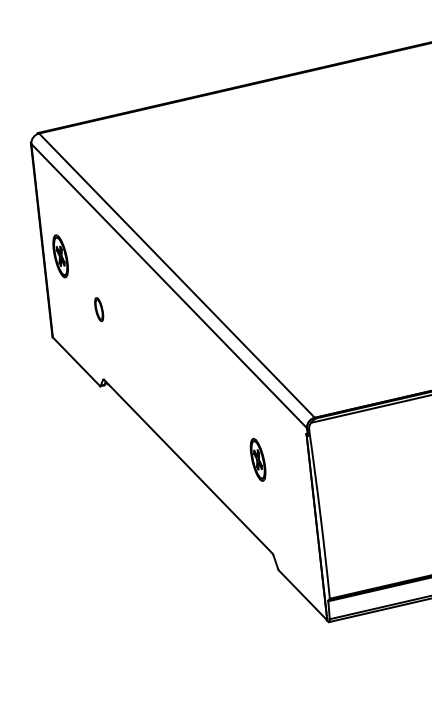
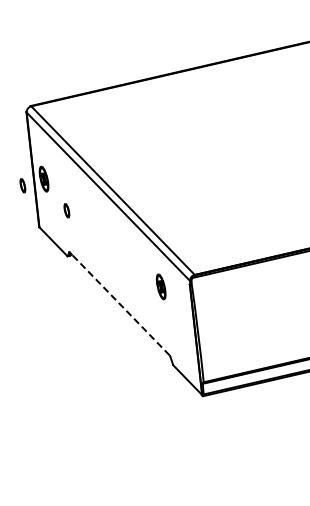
part: (24, 266) -> (22, 185), added
part: (256, 459) -> (160, 286), moved
line: (187, 465) -> (119, 303), solid -> dashed

